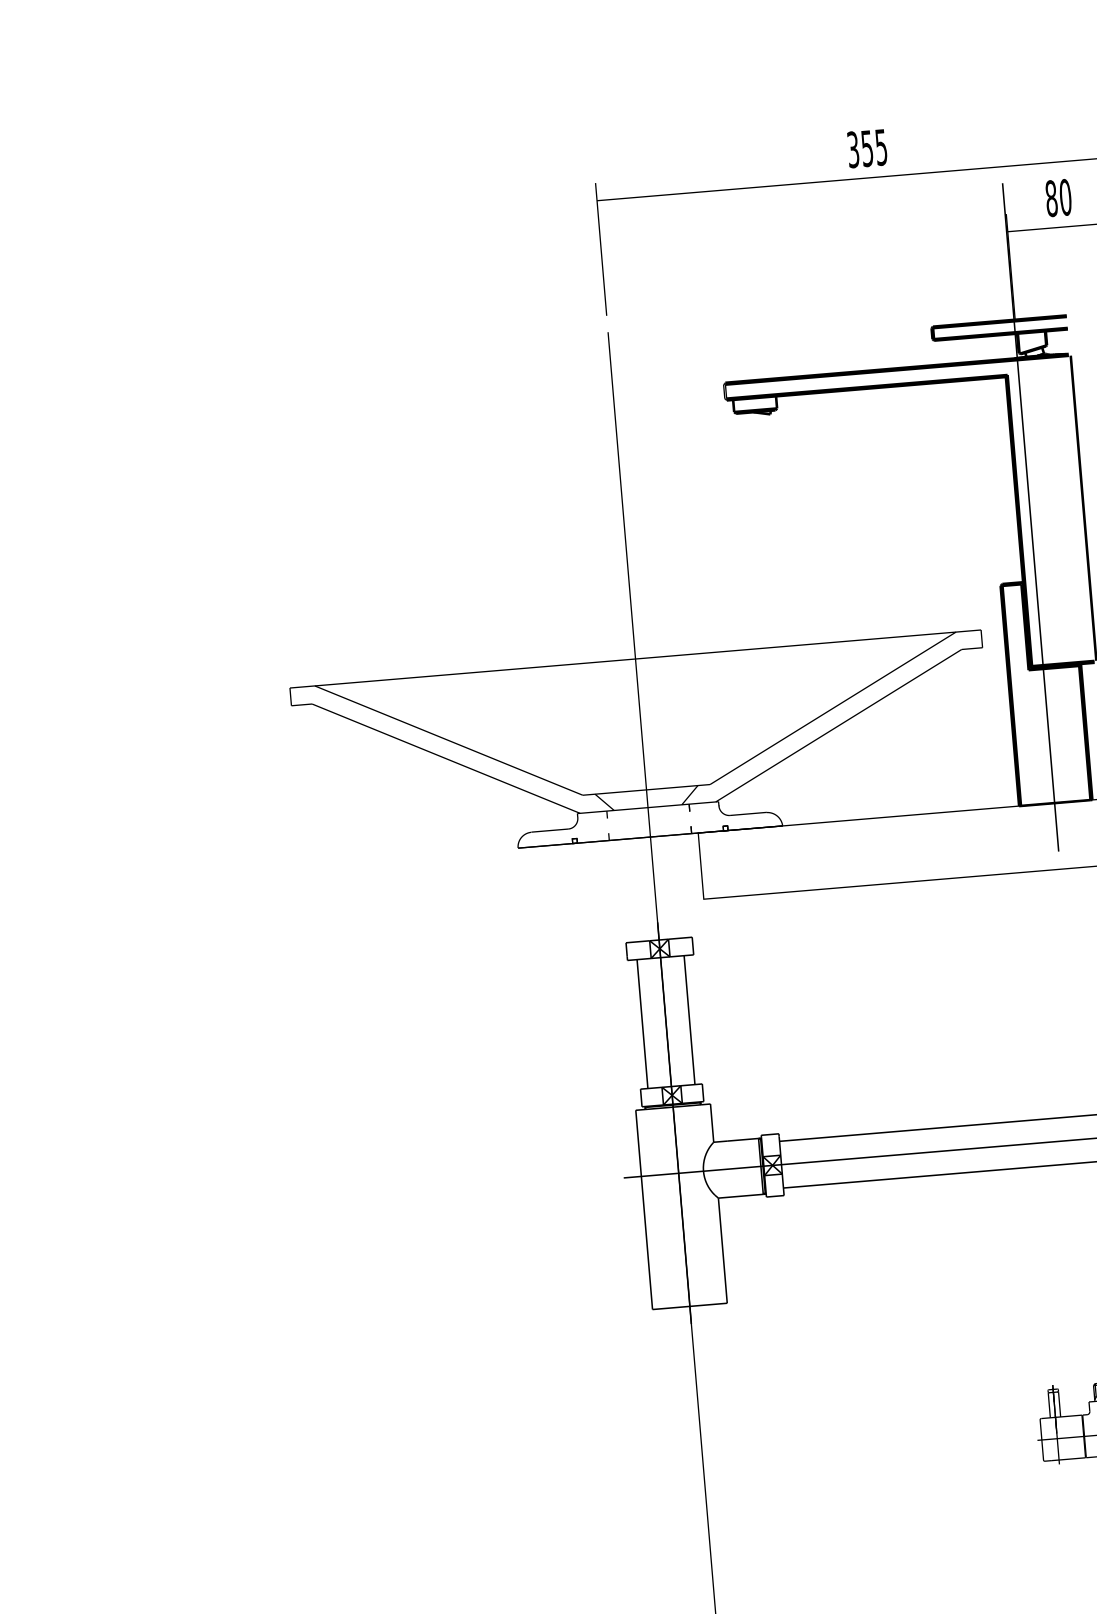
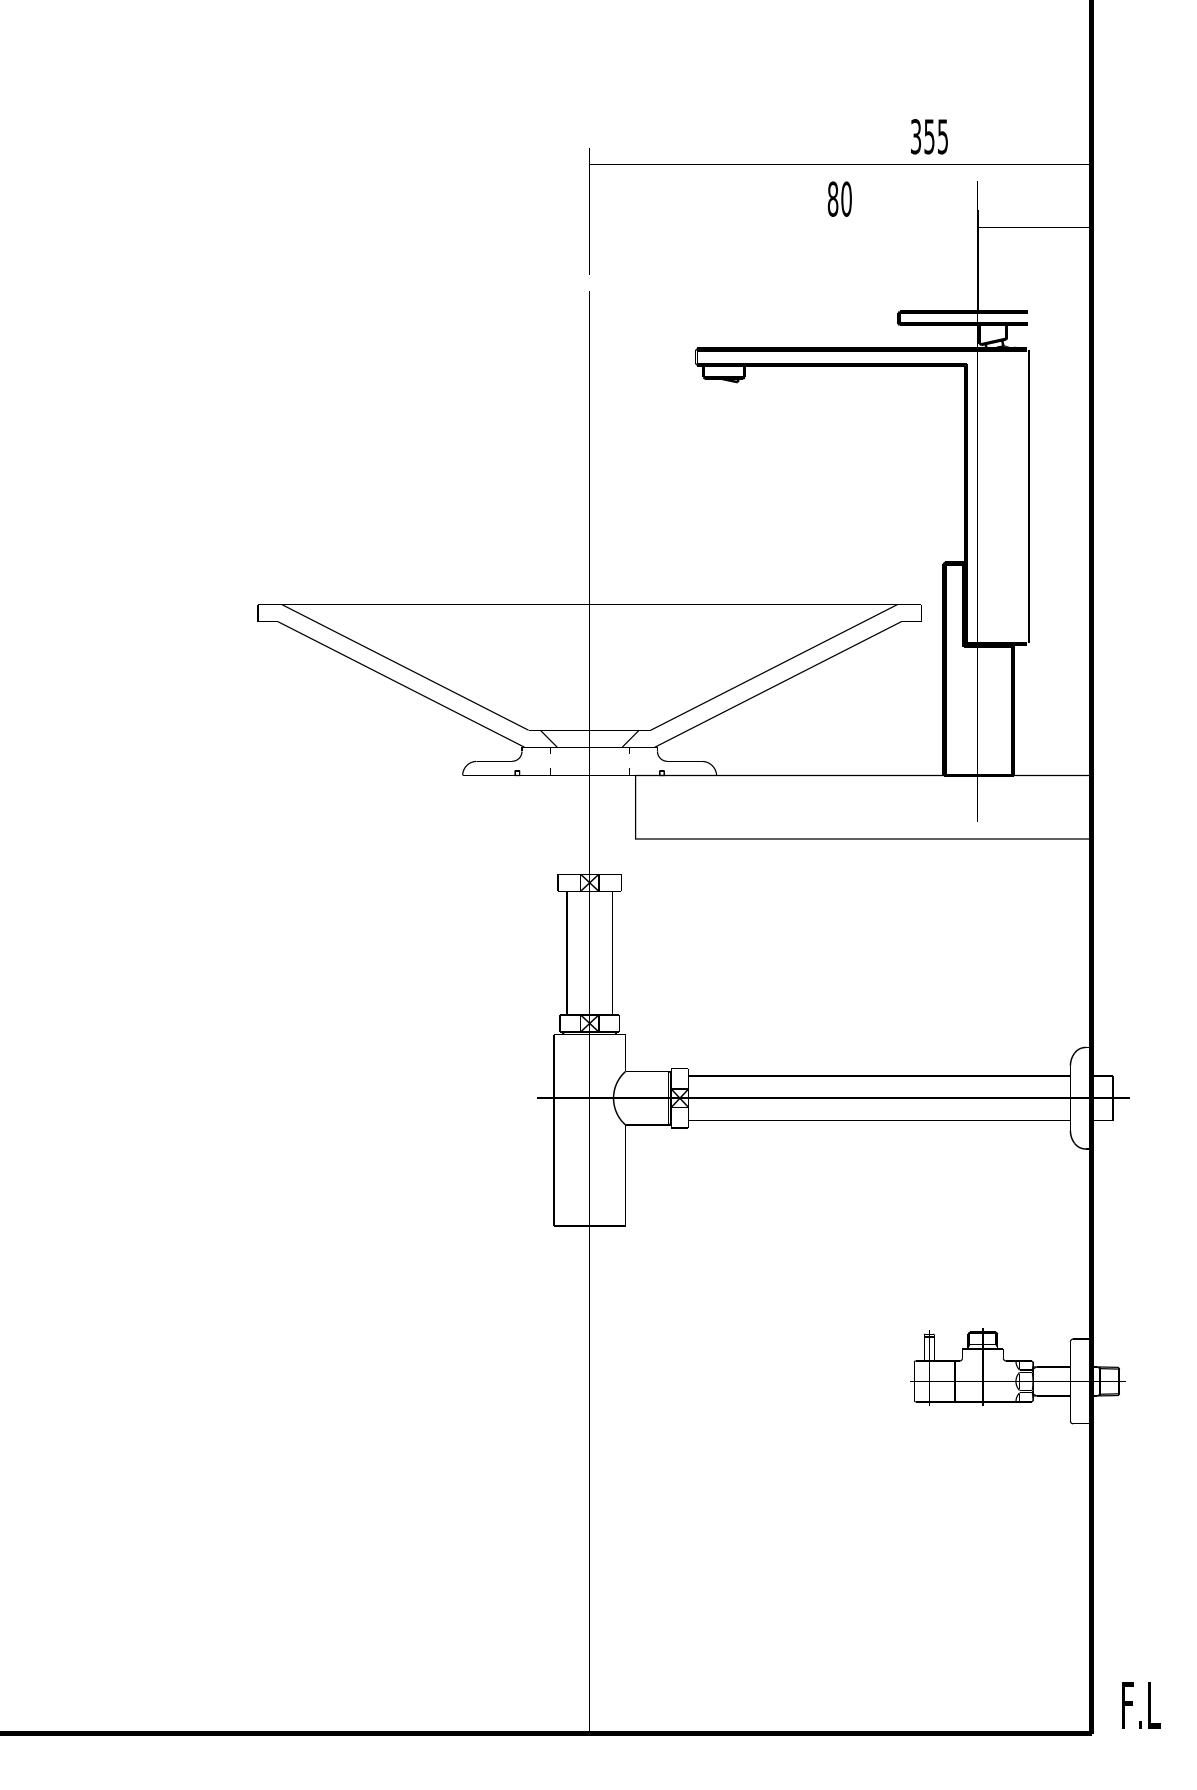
text: (867, 148) -> (929, 136), moved
text: (1058, 197) -> (839, 198), moved

